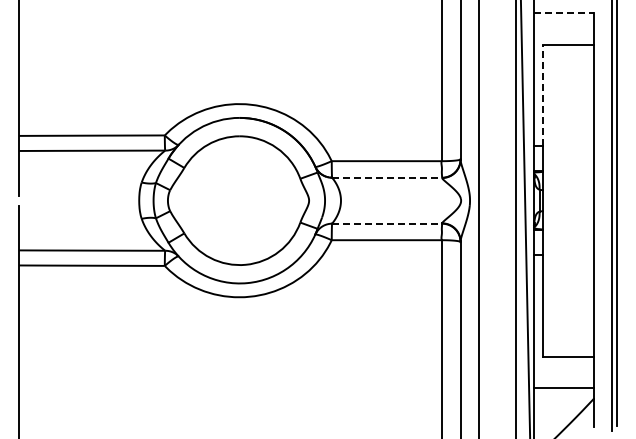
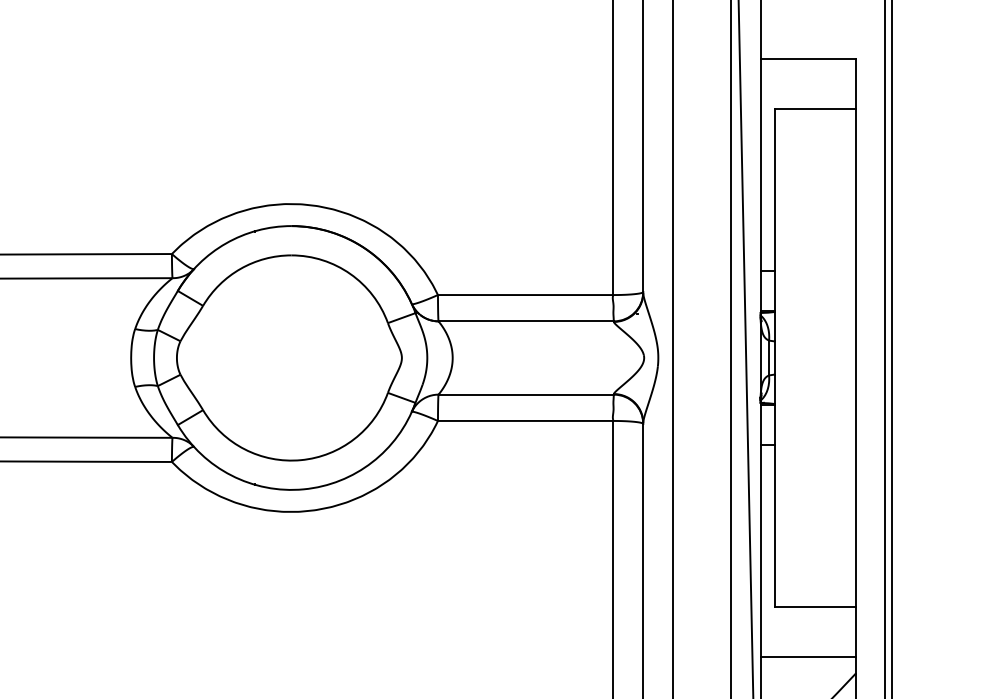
line: (564, 12) -> (808, 58), dashed -> solid
line: (543, 95) -> (775, 190), dashed -> solid
line: (387, 177) -> (526, 321), dashed -> solid
line: (387, 223) -> (526, 394), dashed -> solid

